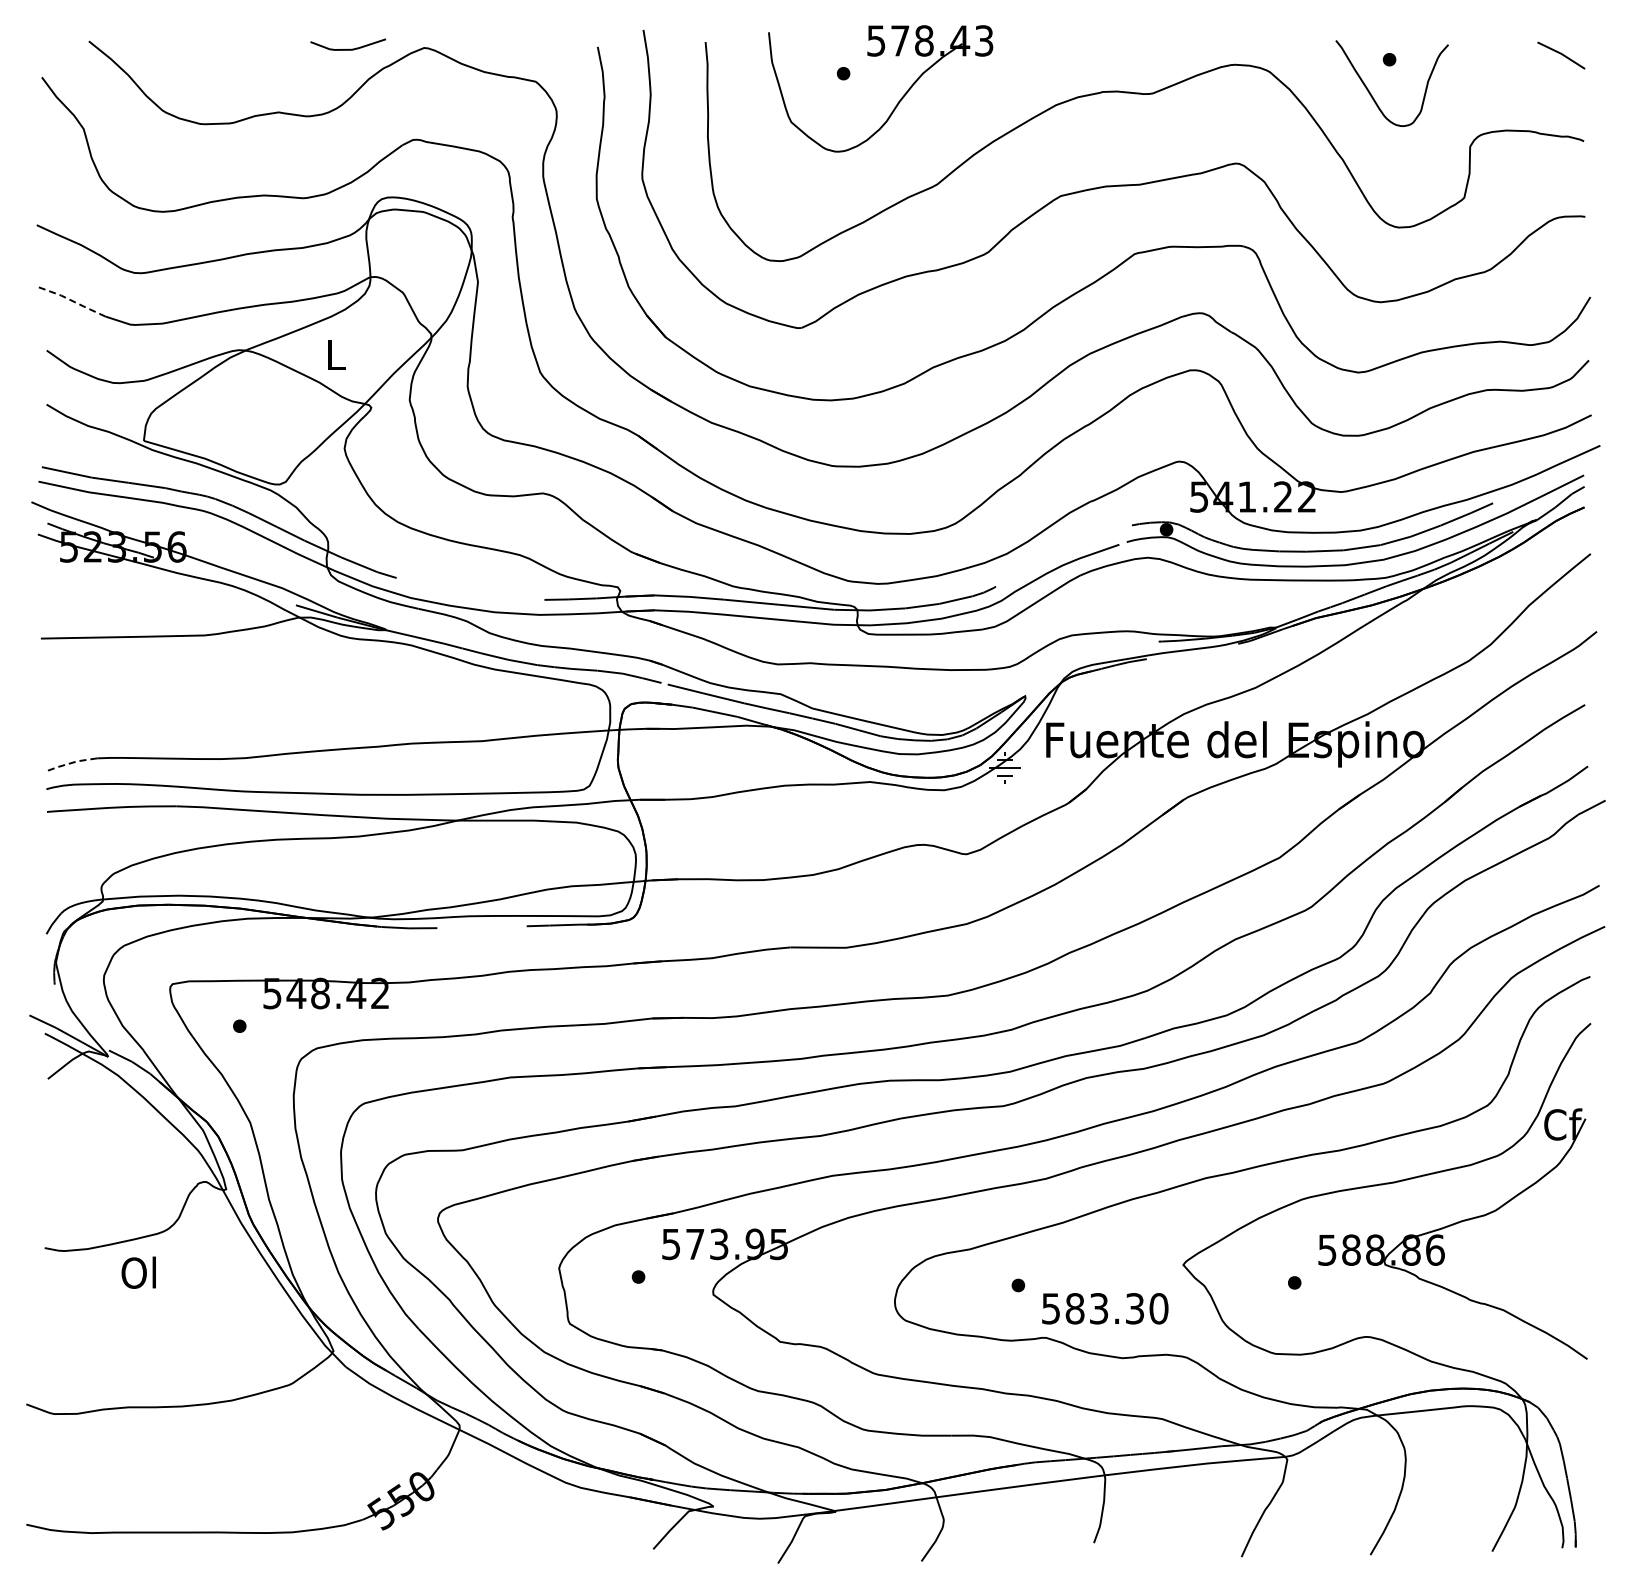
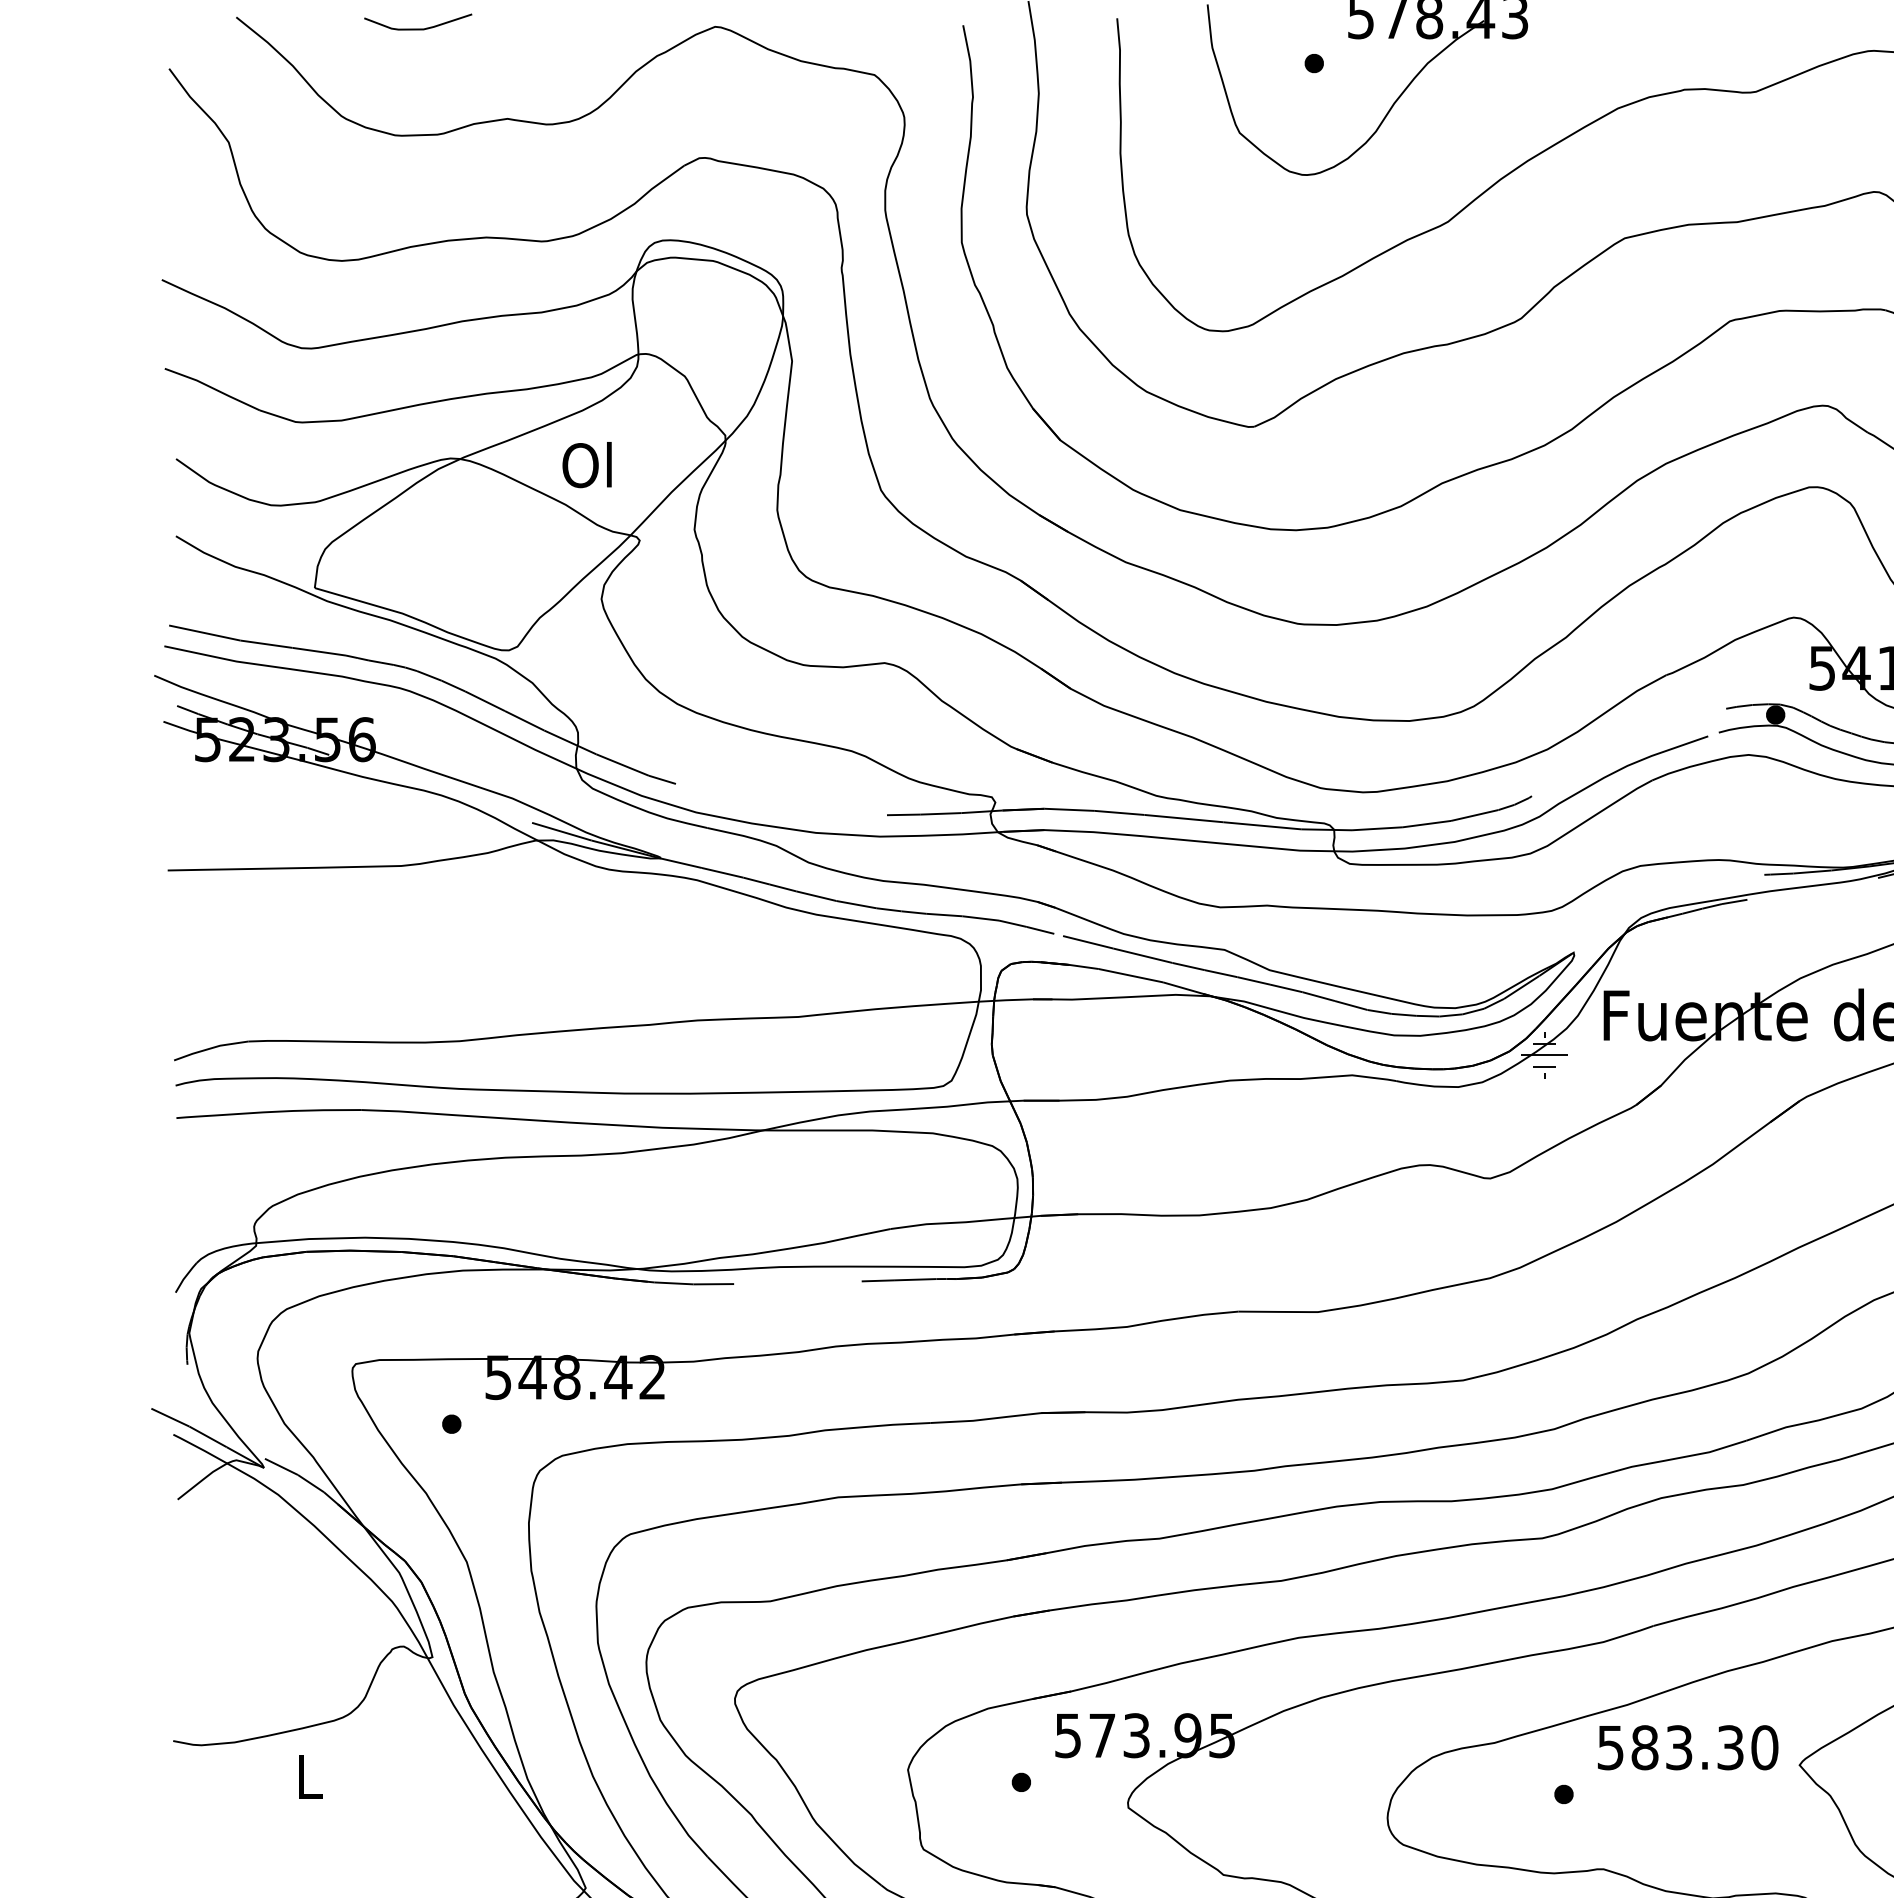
curve: (348, 48) -> (418, 27), moved
line: (72, 301) -> (212, 388), dashed -> solid
text: (334, 354) -> (587, 464), L -> Ol
line: (70, 763) -> (210, 1048), dashed -> solid
text: (138, 1272) -> (307, 1775), Ol -> L
text: (1105, 1308) -> (1688, 1747), moved

